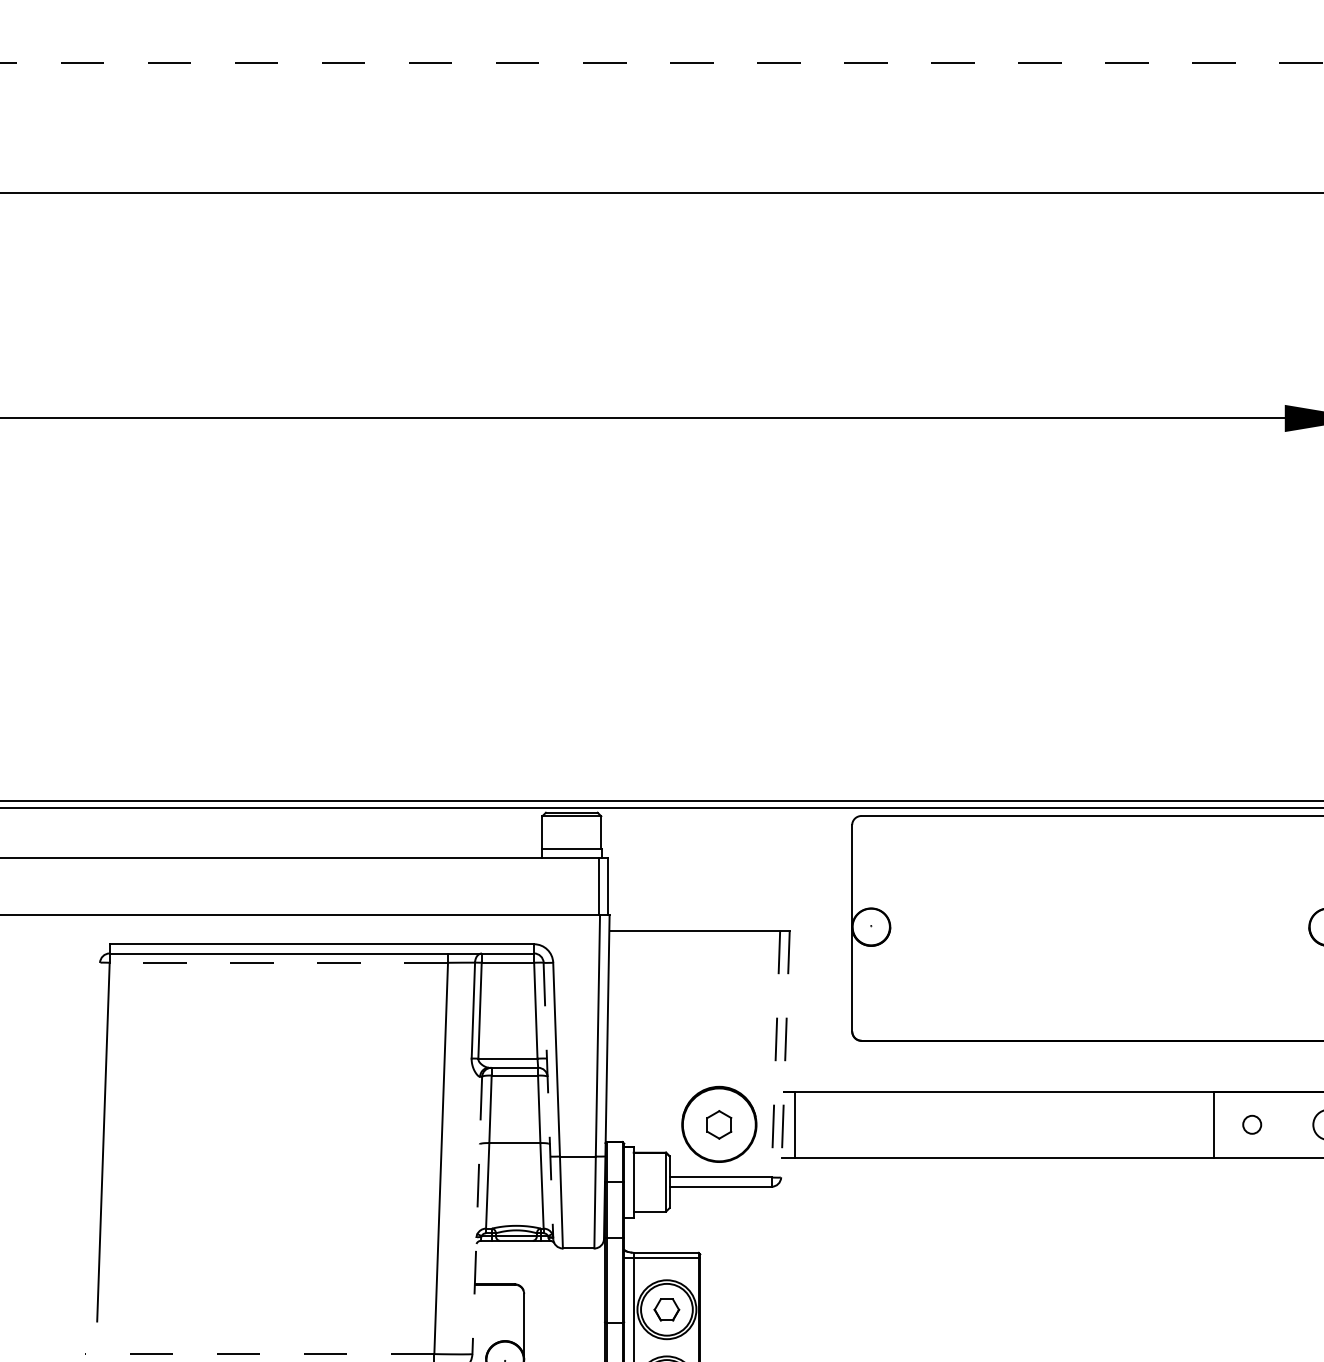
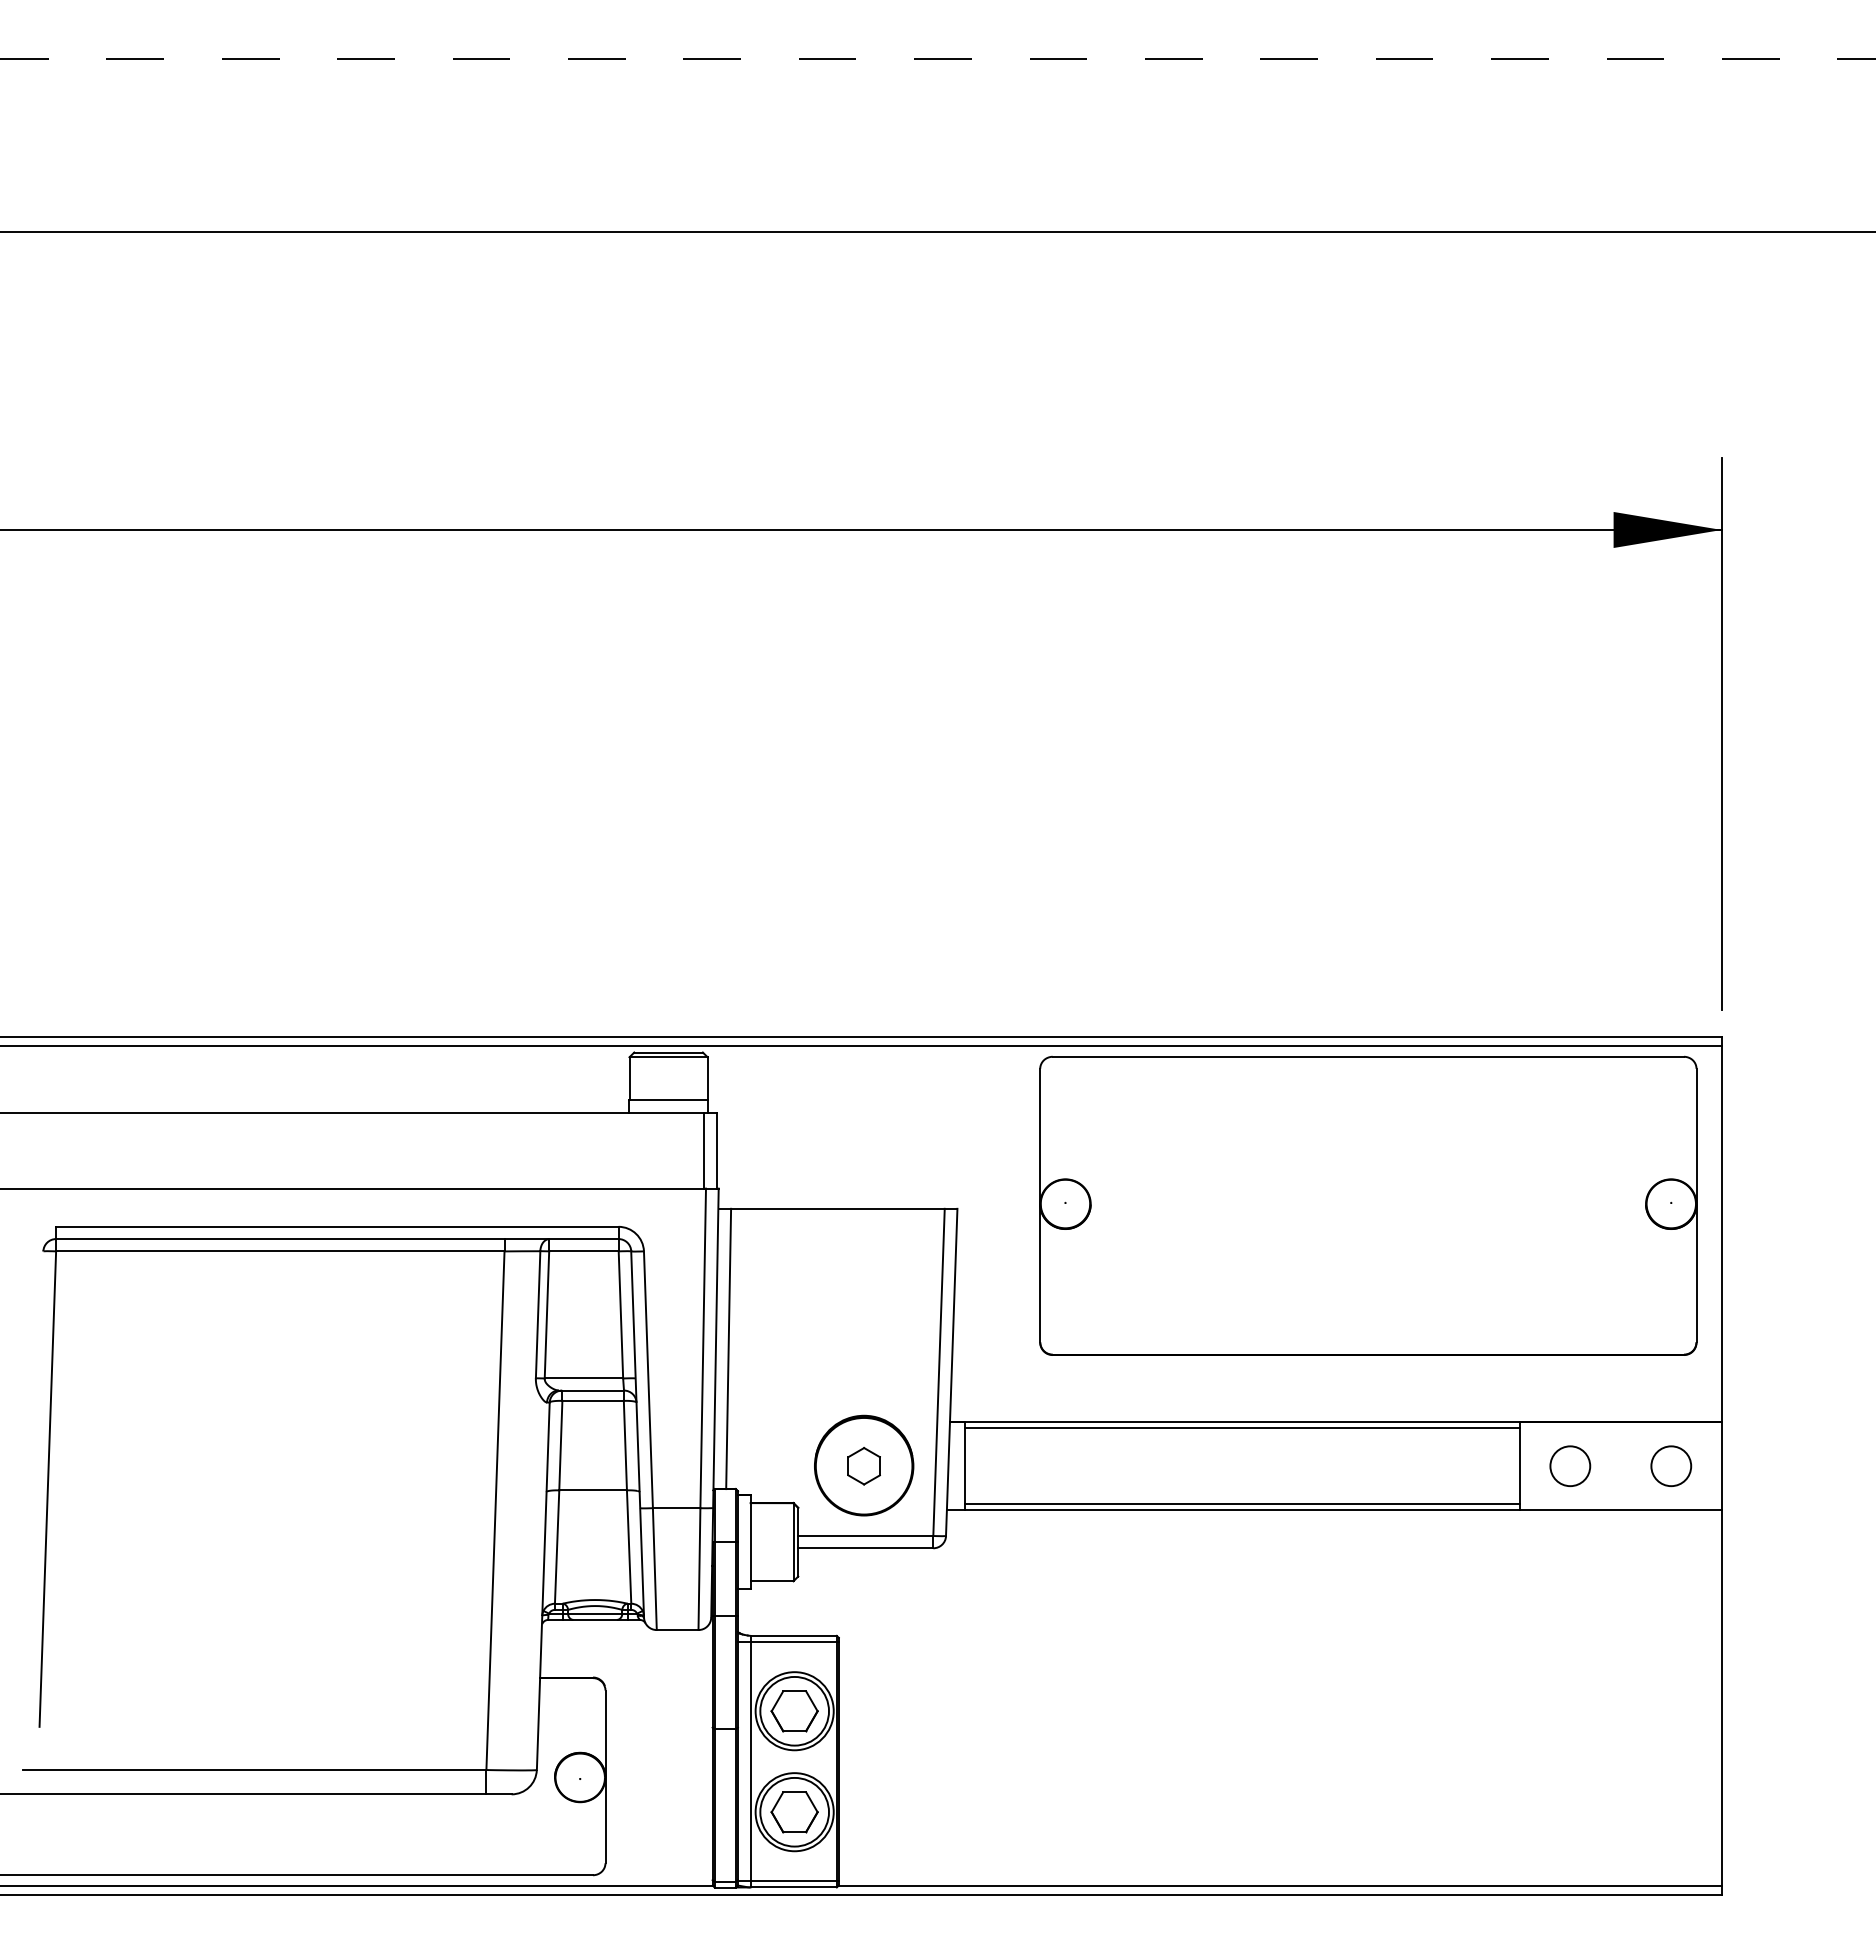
line: (278, 962) -> (279, 1251), dashed -> solid
line: (617, 1036) -> (728, 1348), added
line: (776, 1054) -> (939, 1372), dashed -> solid
line: (785, 1054) -> (951, 1372), dashed -> solid
line: (1004, 1095) -> (1241, 1427), added
line: (548, 1101) -> (637, 1435), dashed -> solid
circle: (1252, 1124) -> (1570, 1465), size x1.67
line: (1004, 1153) -> (1241, 1503), added
line: (477, 1215) -> (543, 1586), dashed -> solid
part: (666, 1309) -> (794, 1711), size x1.43
line: (259, 1354) -> (254, 1770), dashed -> solid

